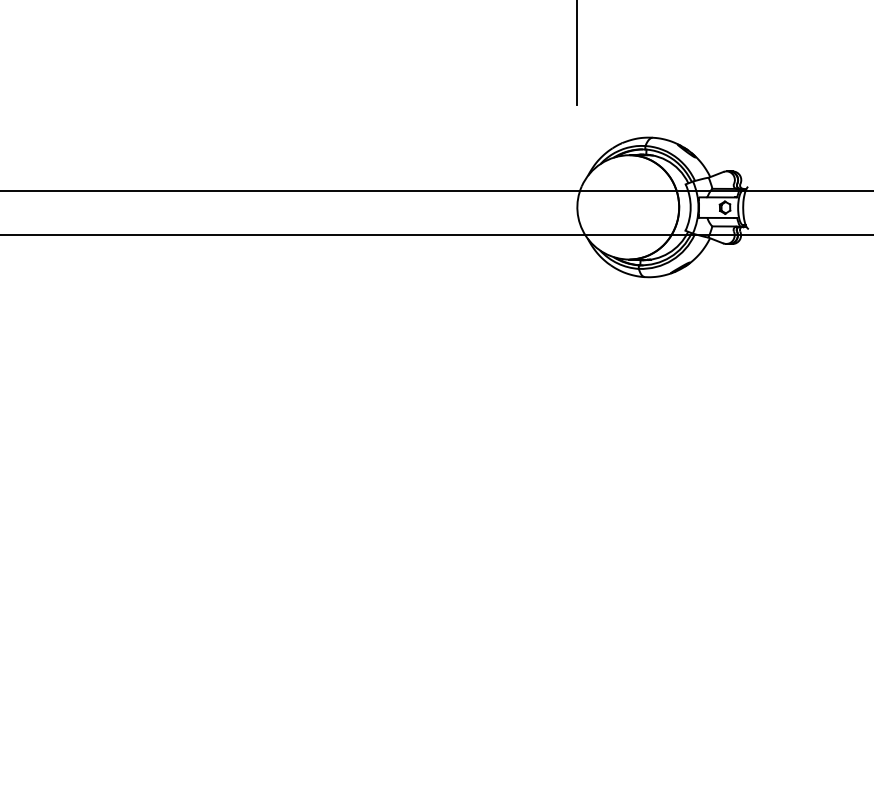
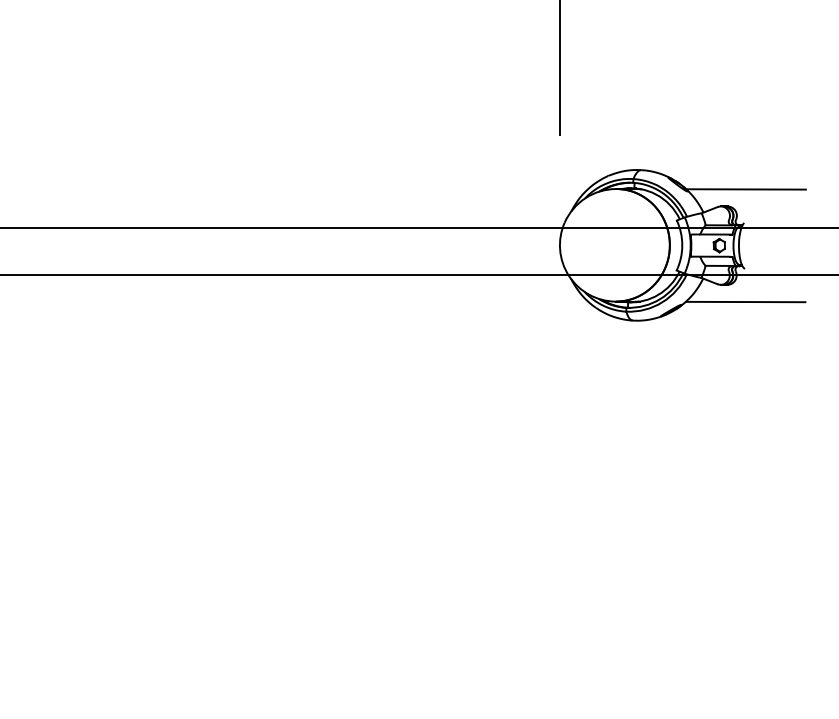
line: (749, 155) -> (745, 189), added
line: (748, 259) -> (744, 301), added

